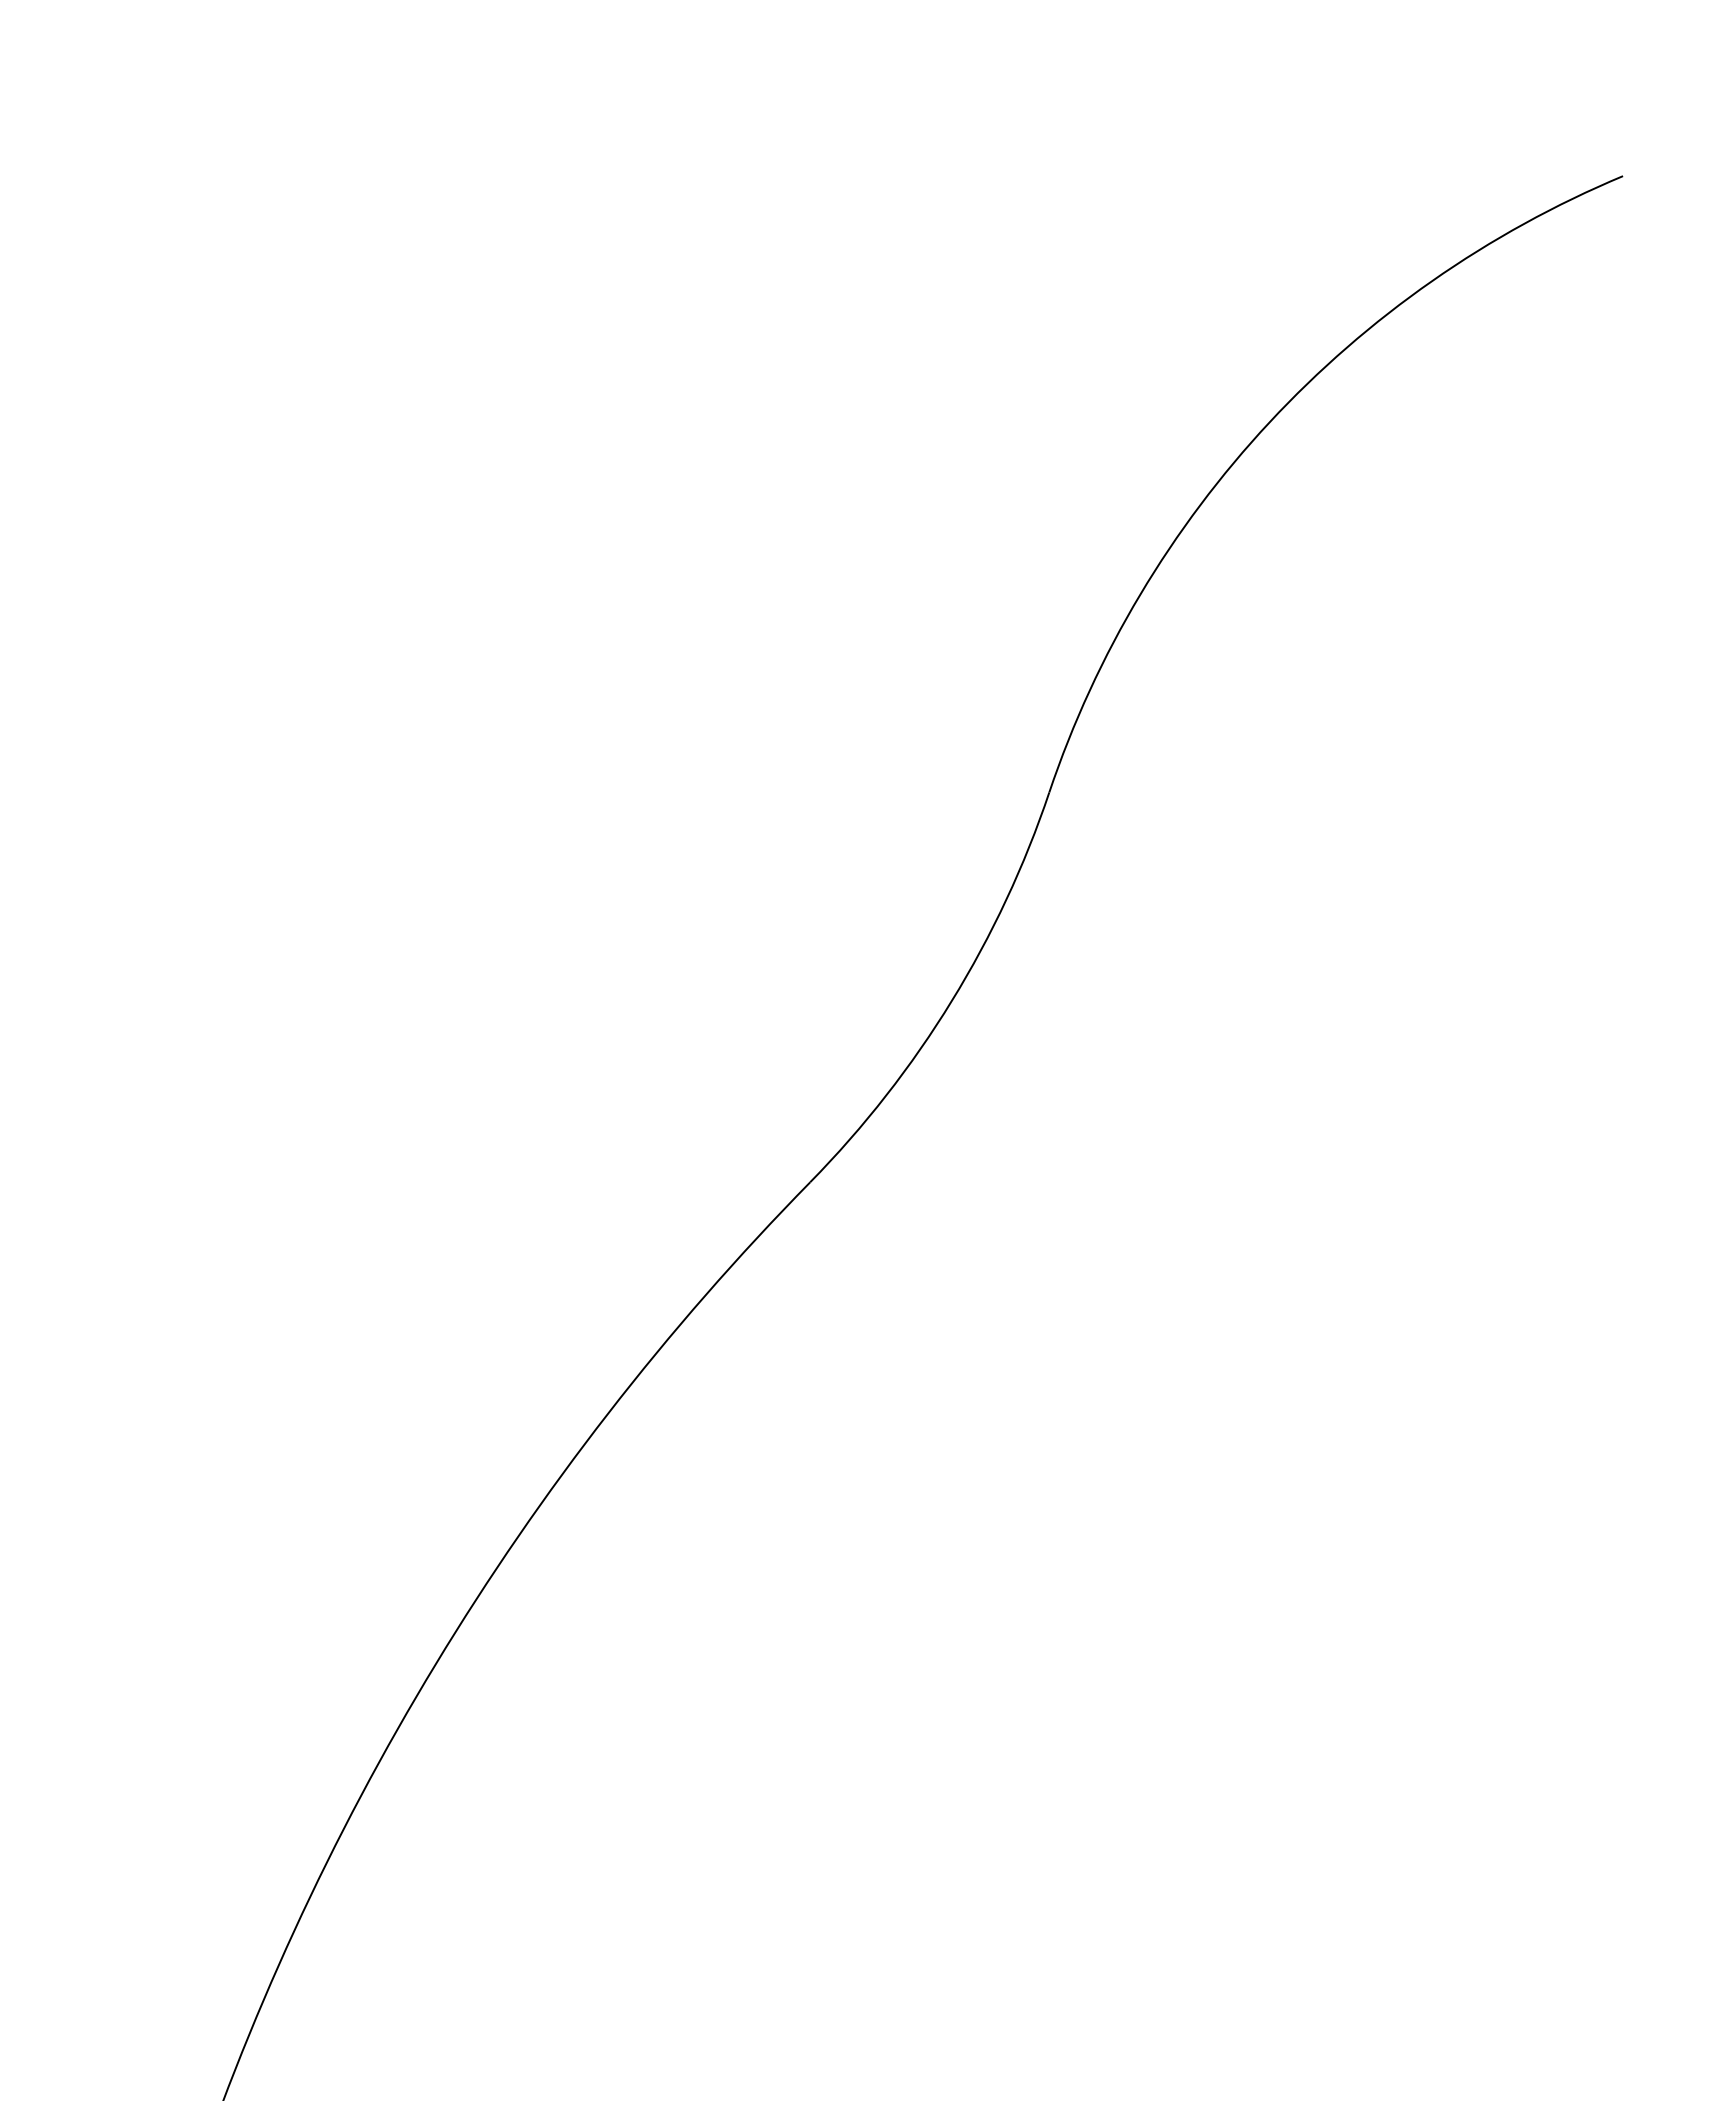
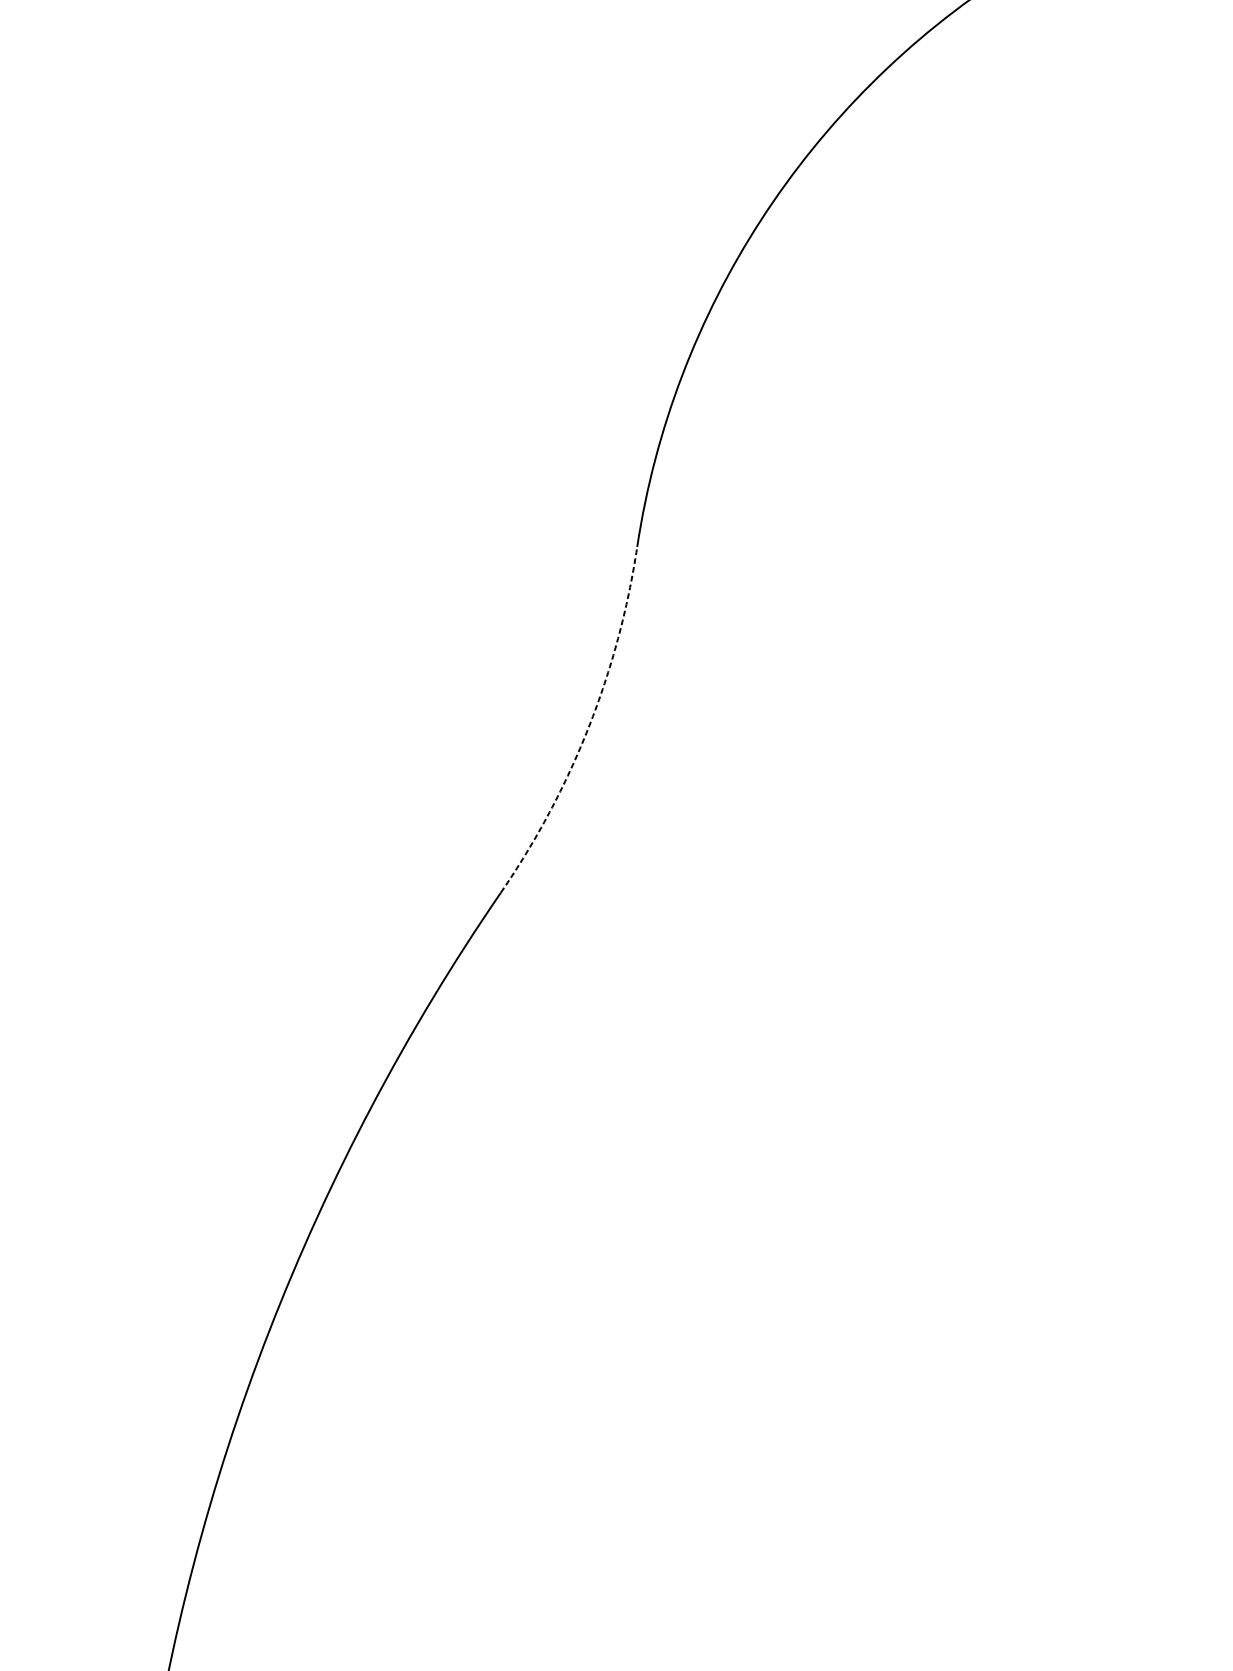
arc: (951, 1000) -> (588, 727), solid -> dashed

